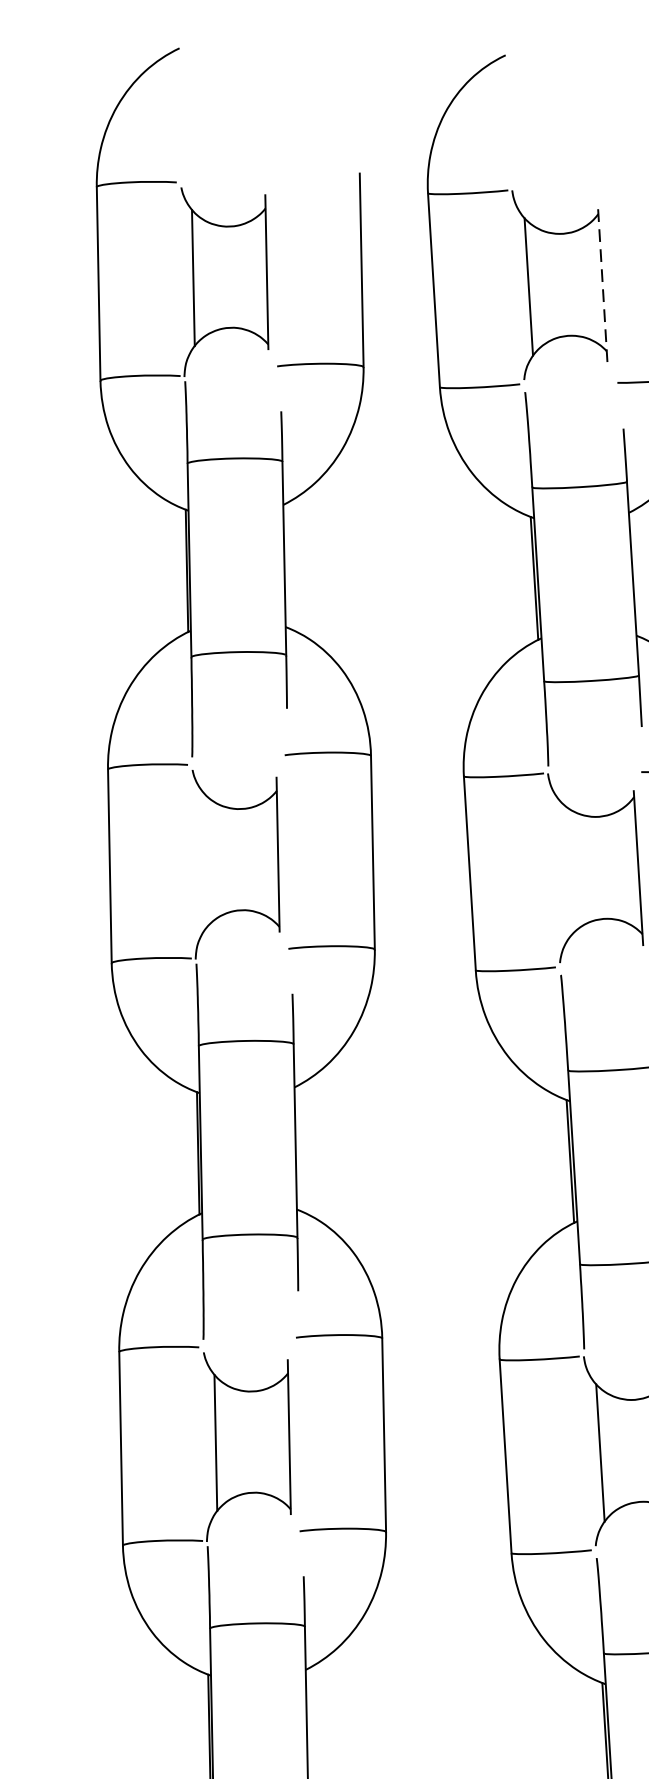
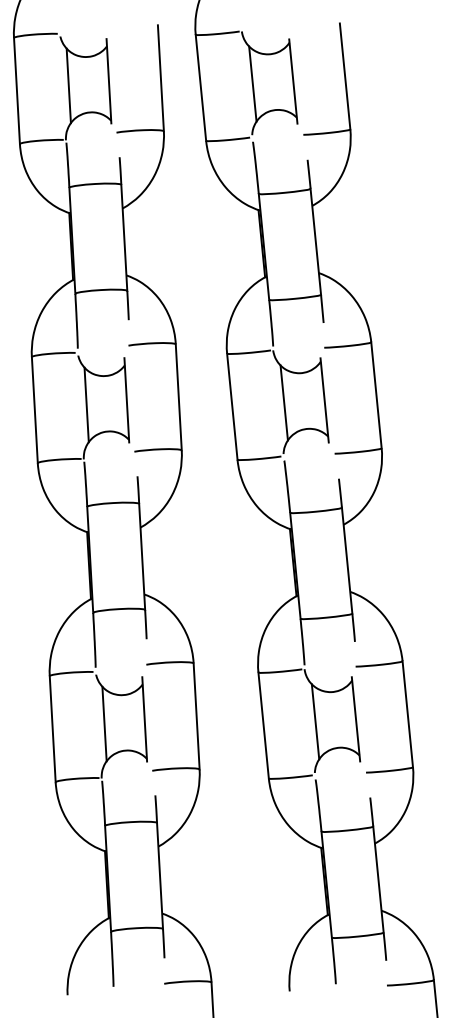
line: (603, 285) -> (293, 81), dashed -> solid
line: (204, 859) -> (86, 404), added
line: (563, 869) -> (283, 402), added

